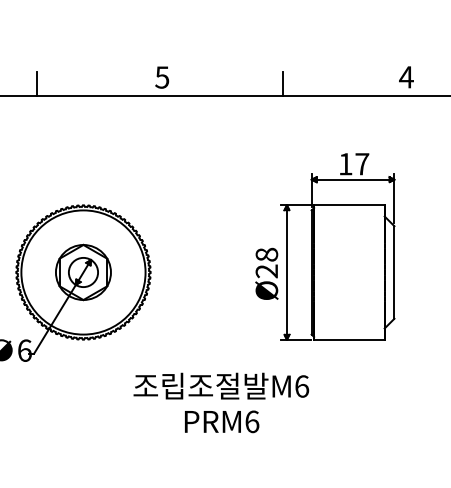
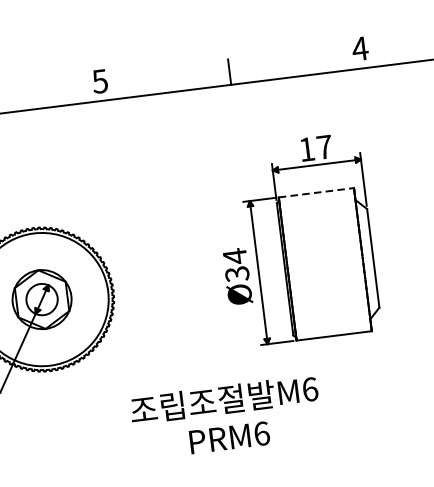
line: (349, 205) -> (316, 192), solid -> dashed
text: (266, 262) -> (235, 264), Ø28 -> Ø34
text: (221, 402) -> (226, 417), moved

